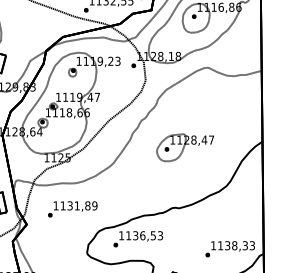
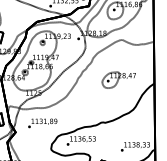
part: (184, 146) -> (118, 79), moved

